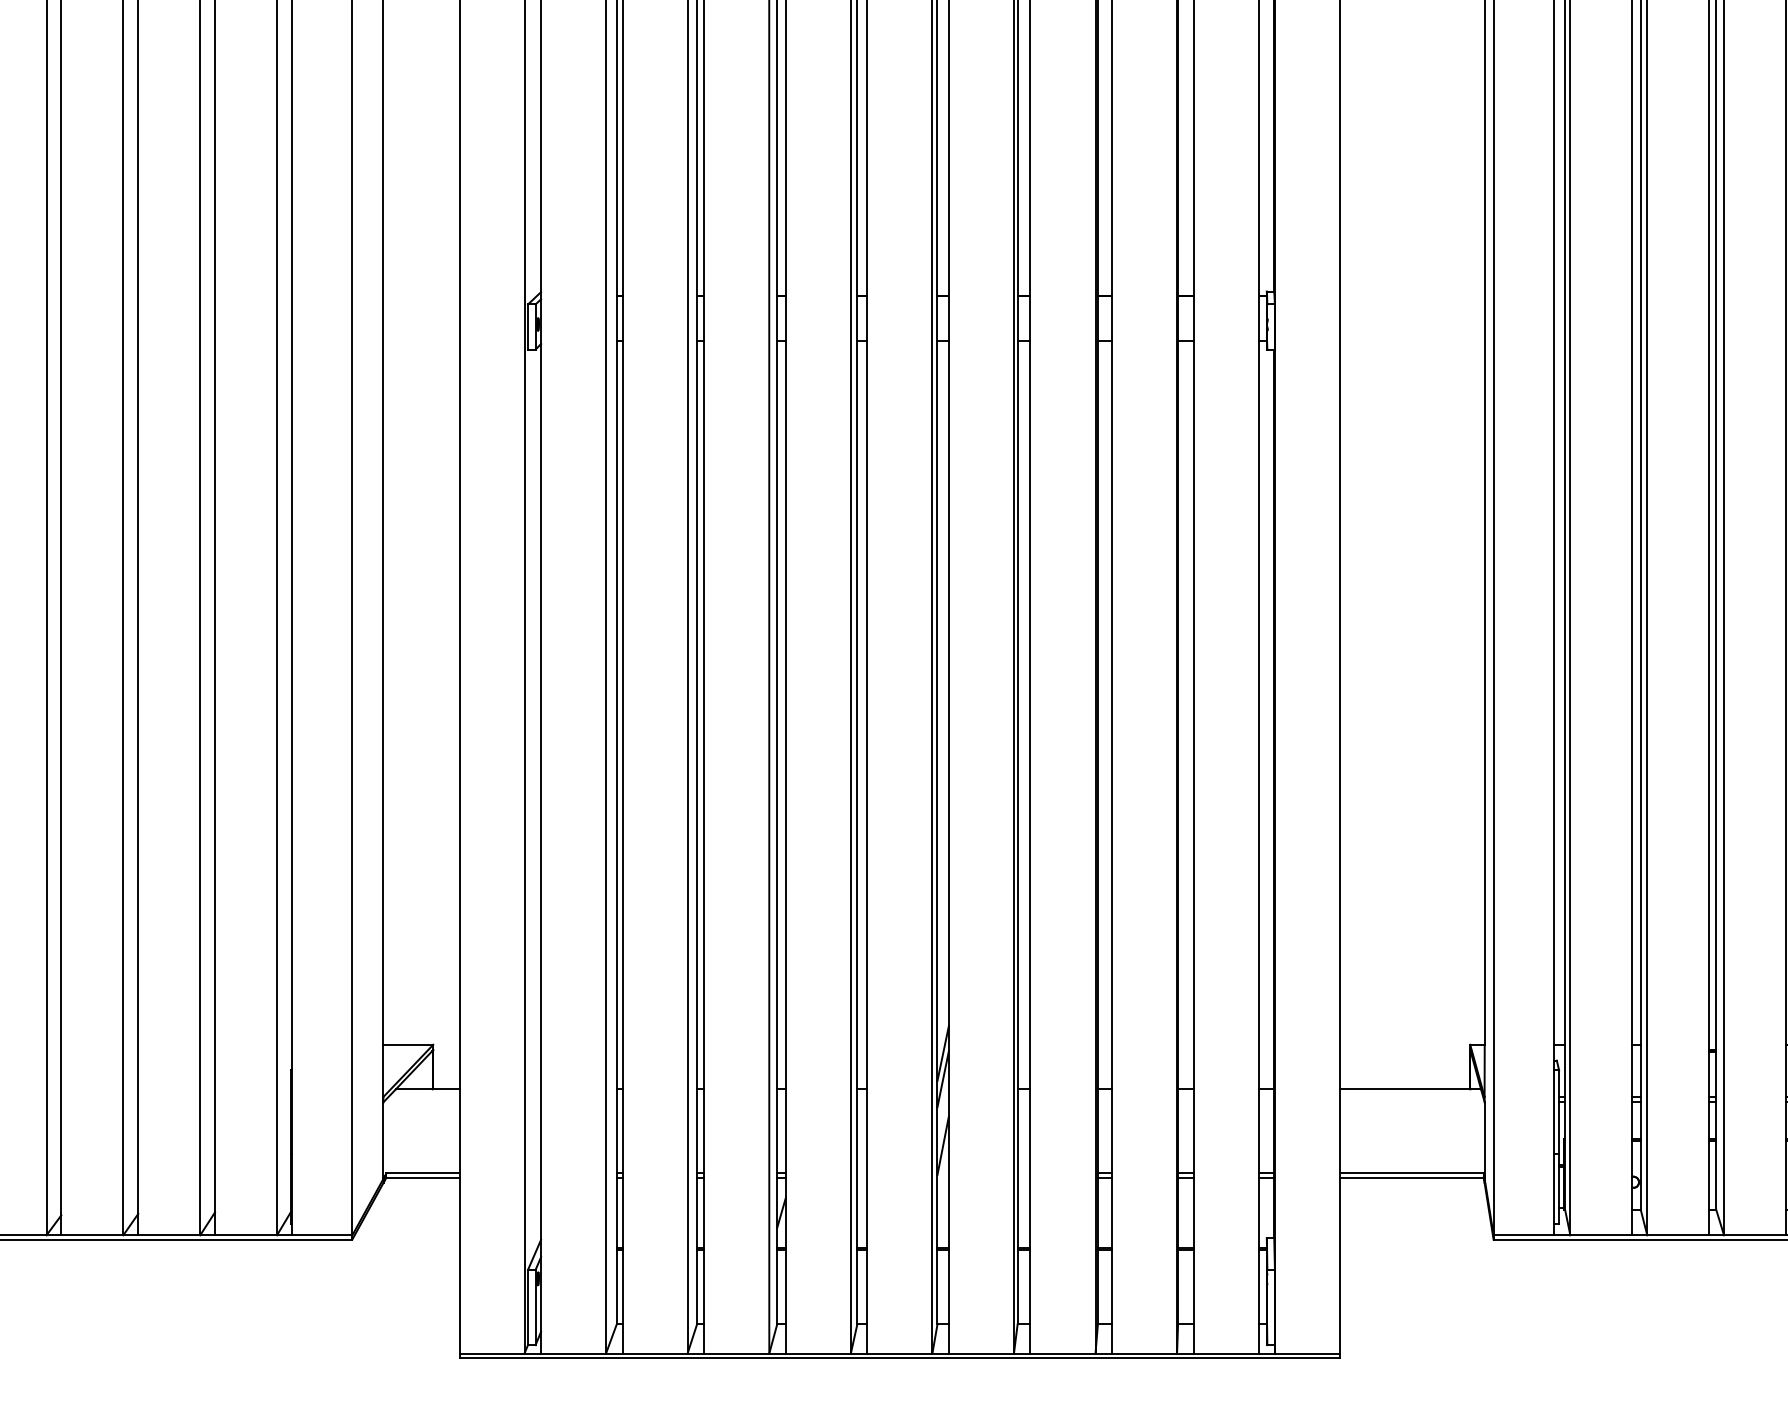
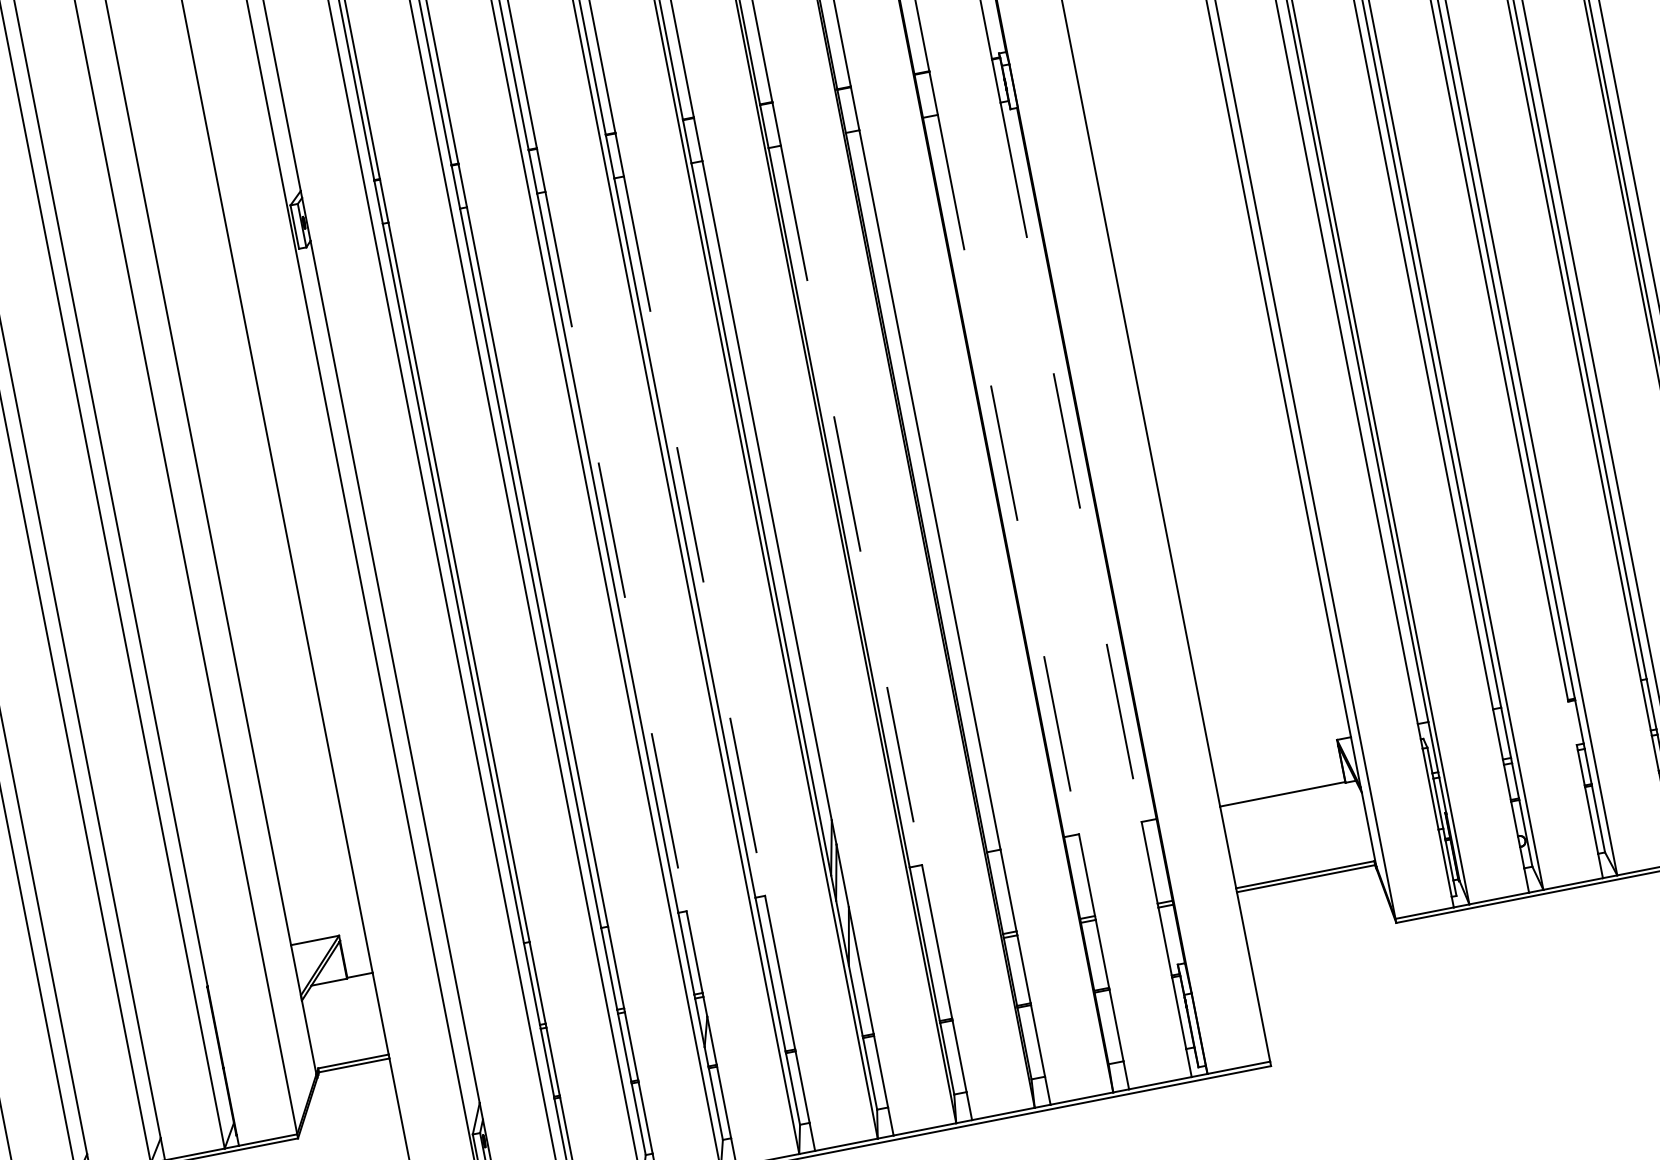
line: (785, 714) -> (615, 551), solid -> dashed
line: (867, 714) -> (694, 535), solid -> dashed
line: (1030, 714) -> (851, 505), solid -> dashed
line: (1193, 714) -> (1008, 474), solid -> dashed
line: (1258, 714) -> (1070, 462), solid -> dashed
line: (1709, 1073) -> (1572, 722), removed

